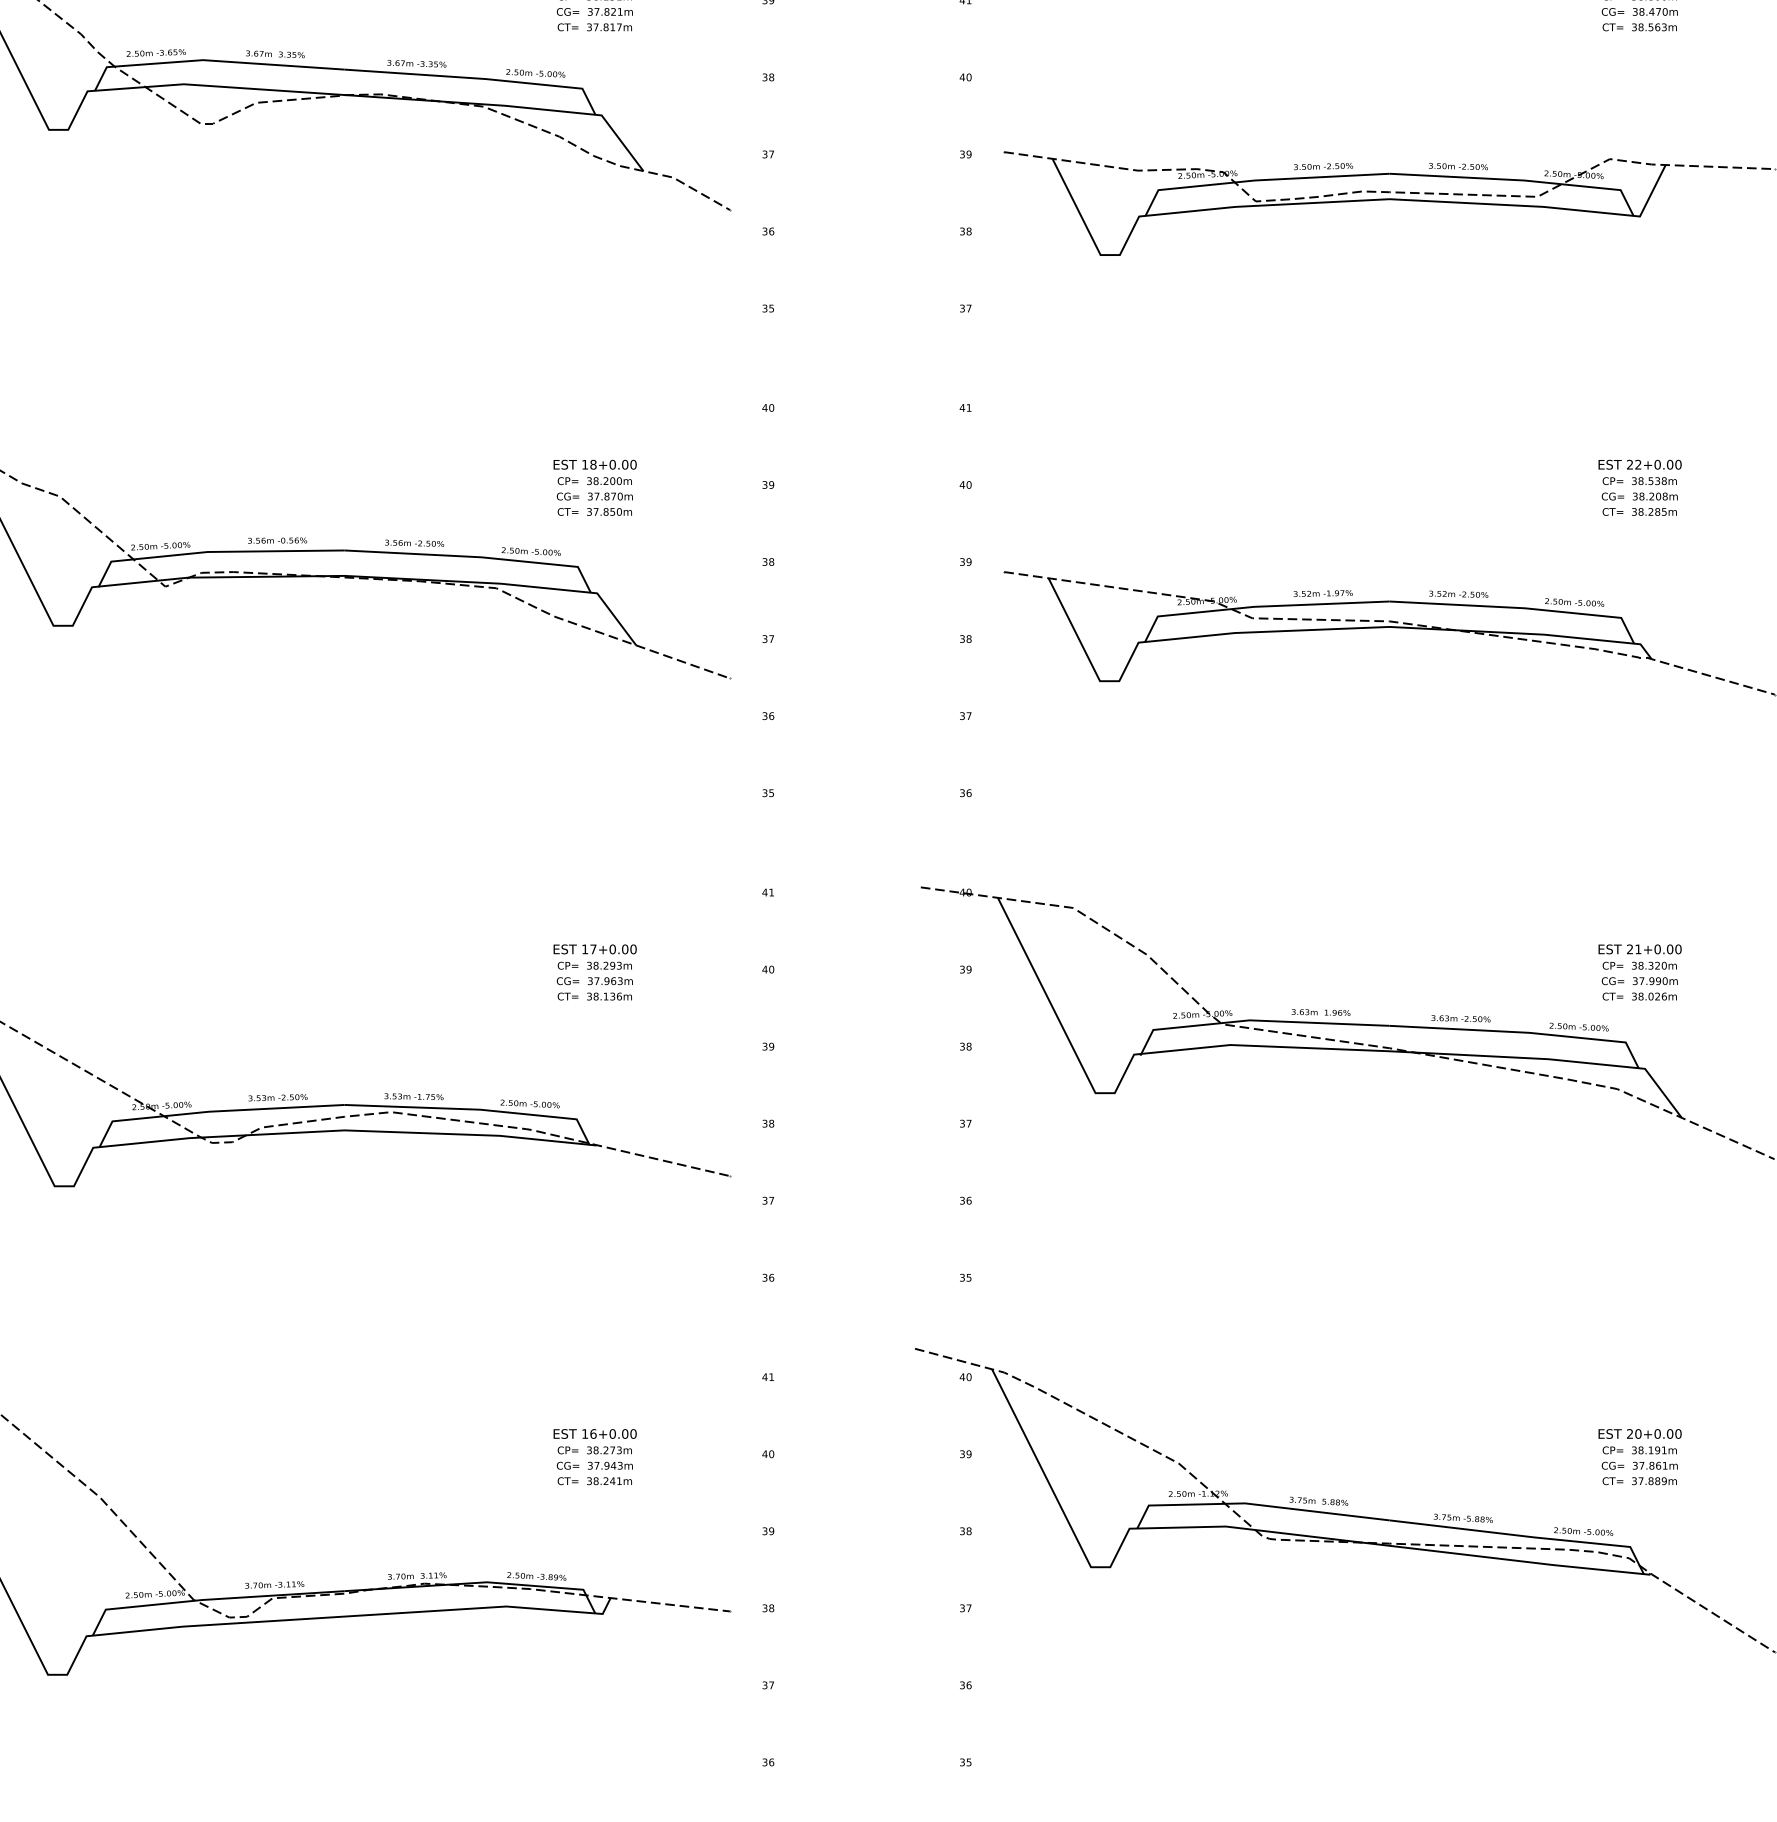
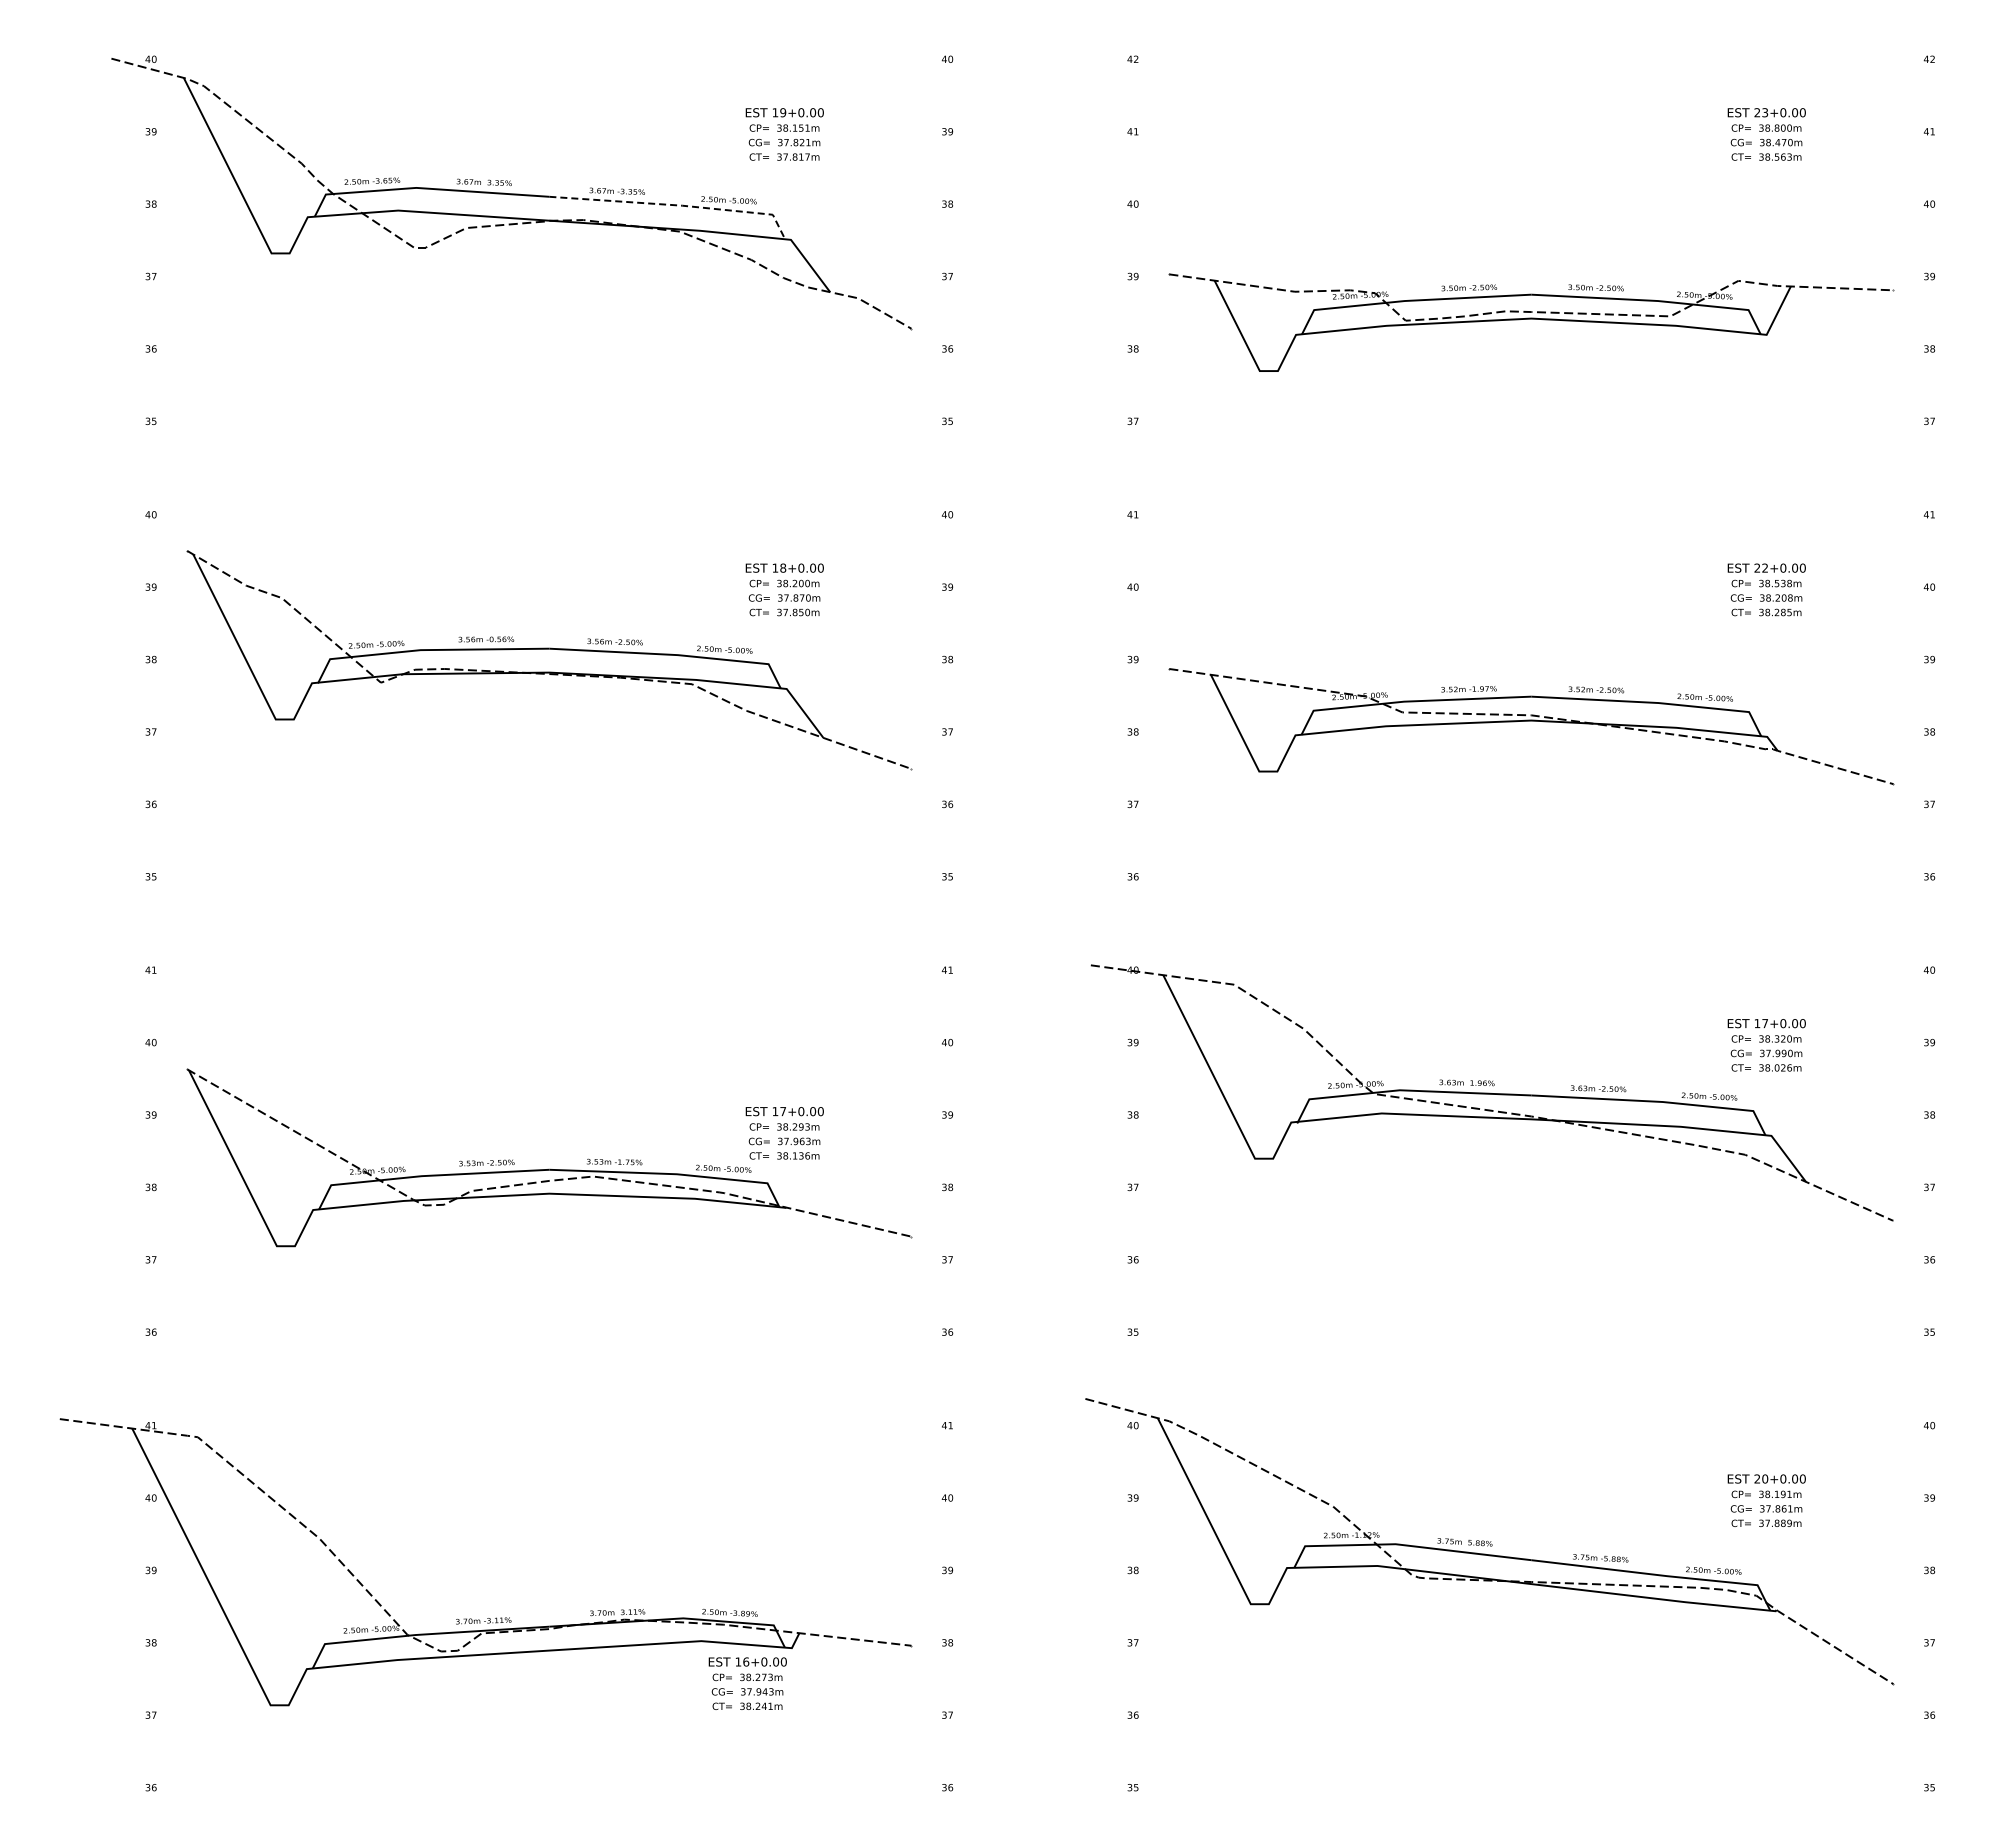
line: (479, 78) -> (676, 205), solid -> dashed
text: (1633, 949) -> (1760, 1023), 21+0.00 -> 17+0.00
text: (594, 972) -> (784, 1133), moved
text: (594, 1456) -> (747, 1683), moved

